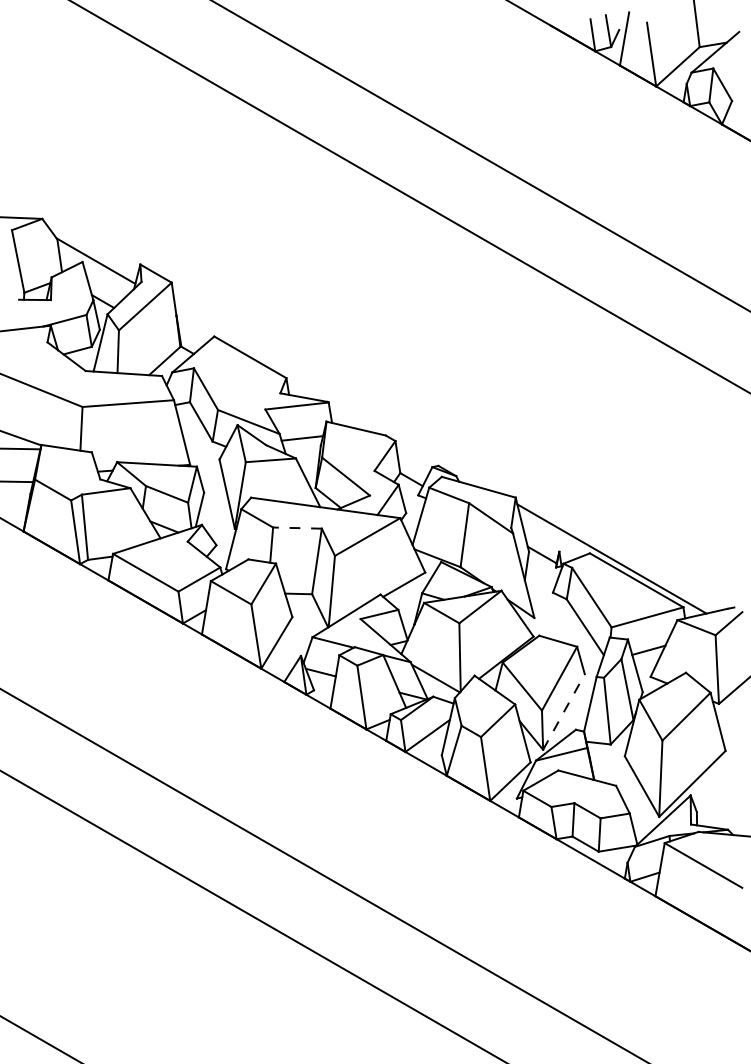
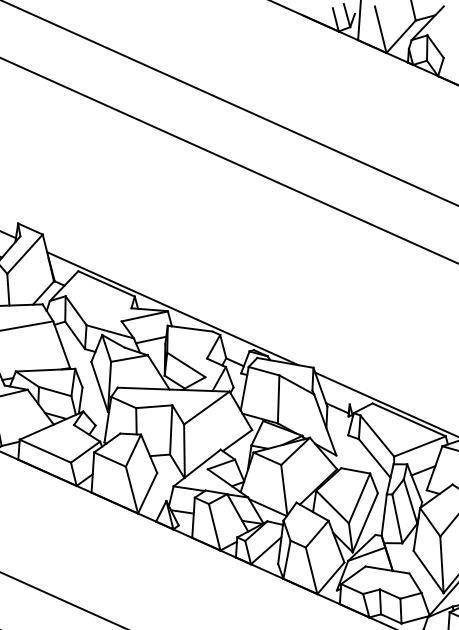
line: (335, 399) -> (172, 308), added
line: (296, 528) -> (153, 407), dashed -> solid
line: (564, 711) -> (365, 522), dashed -> solid

